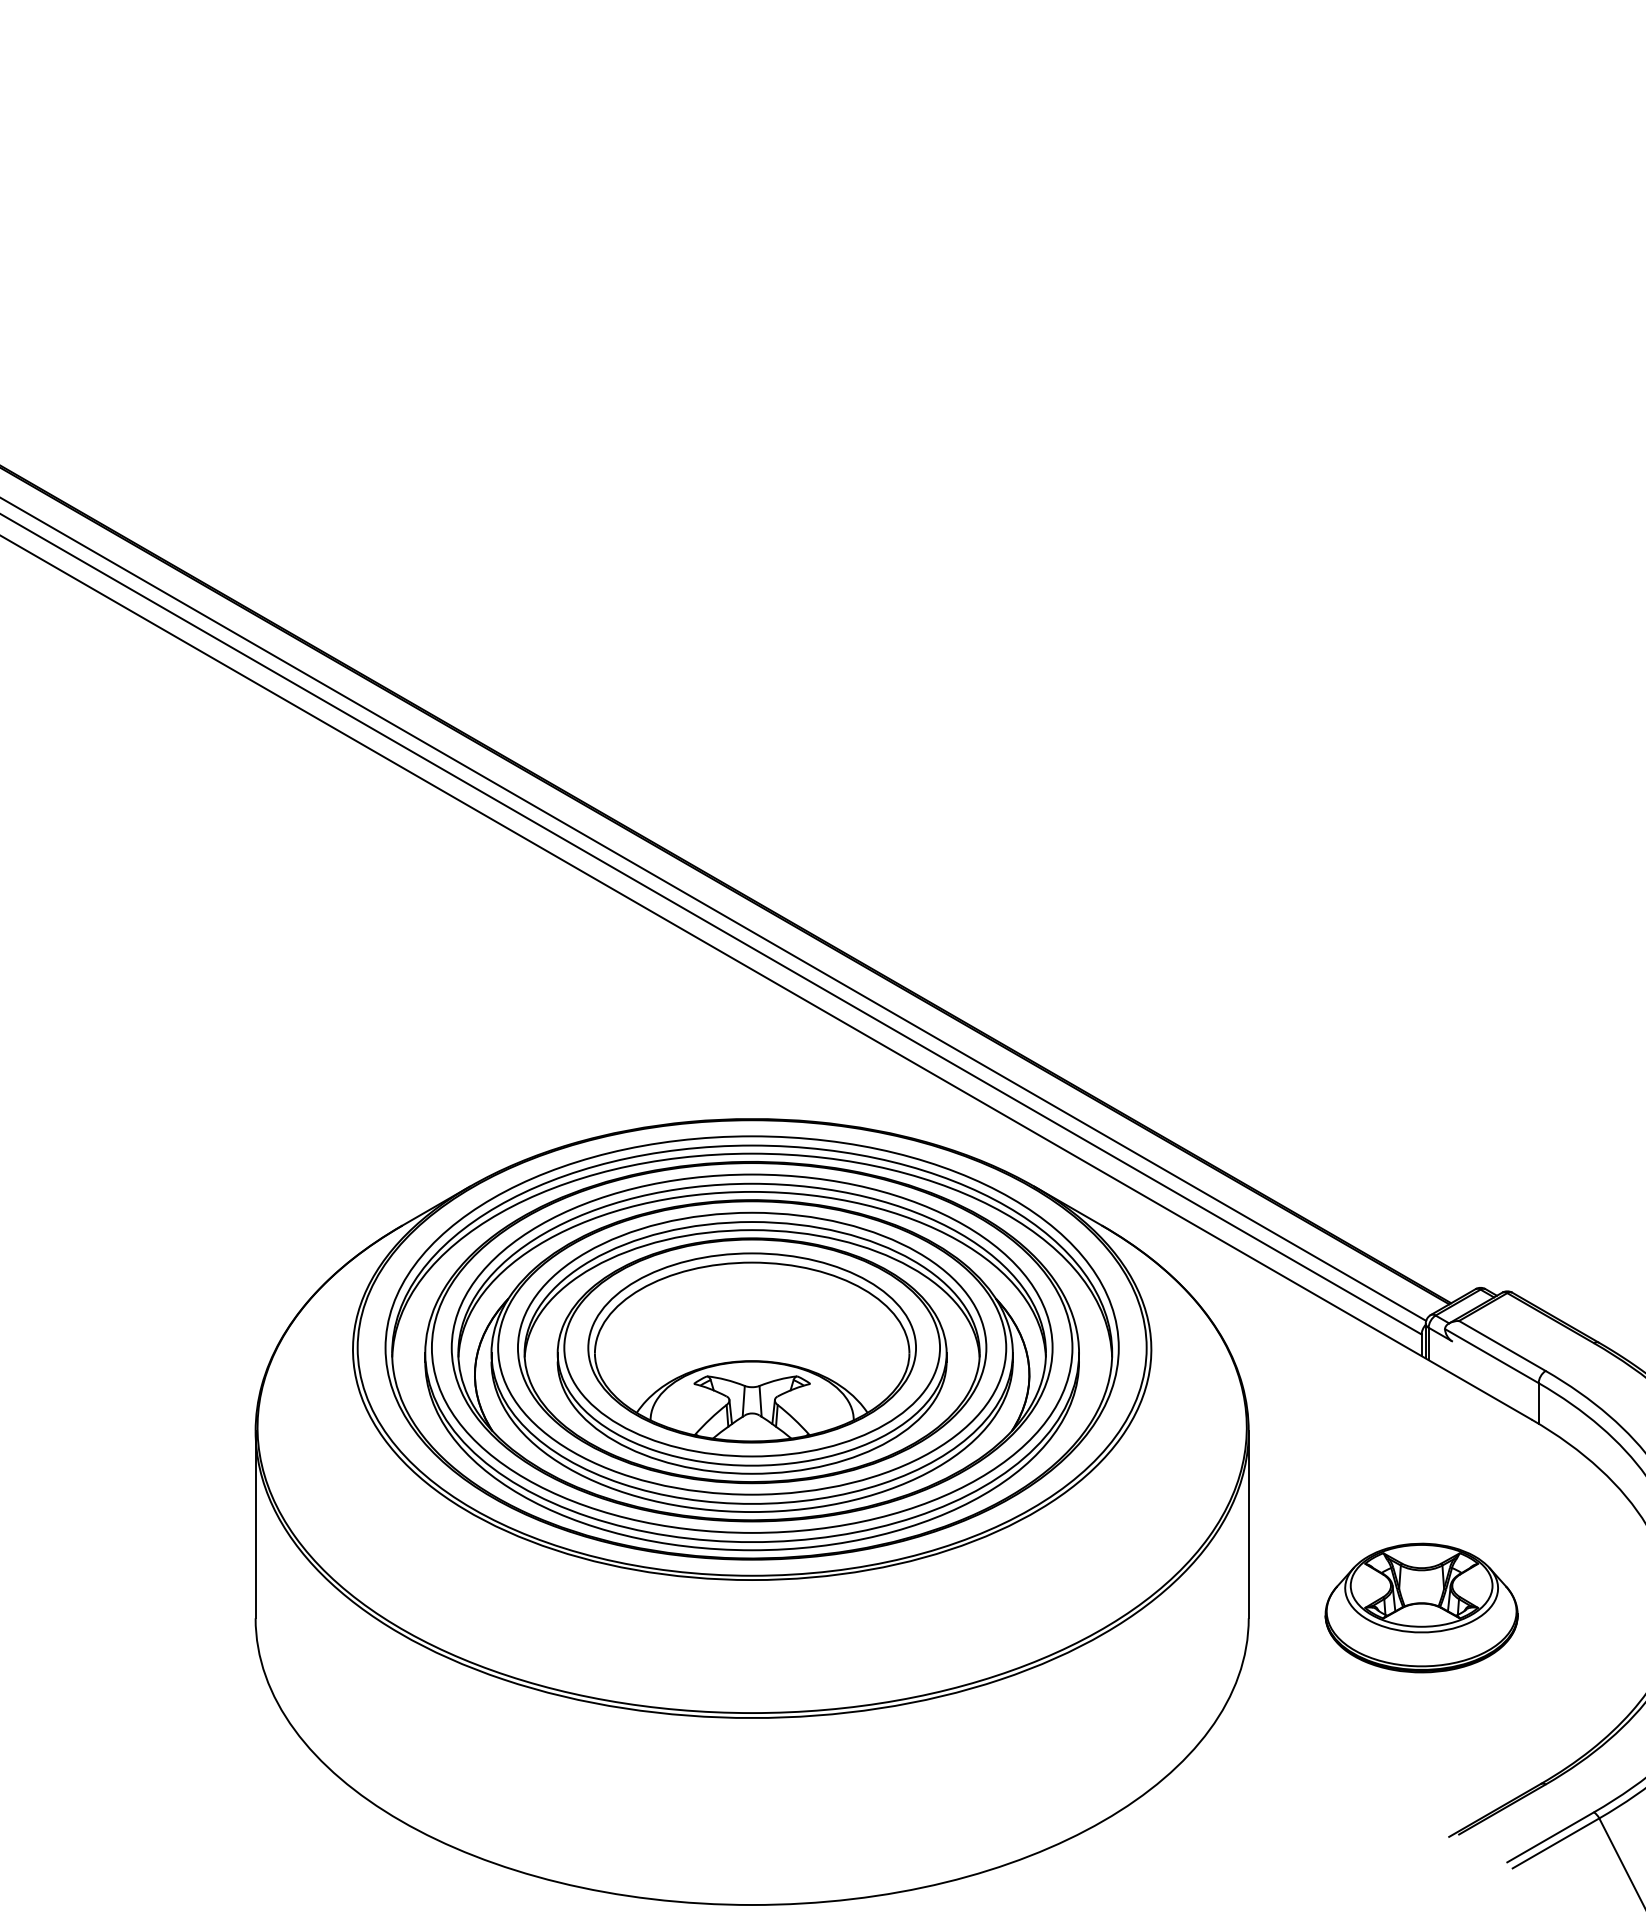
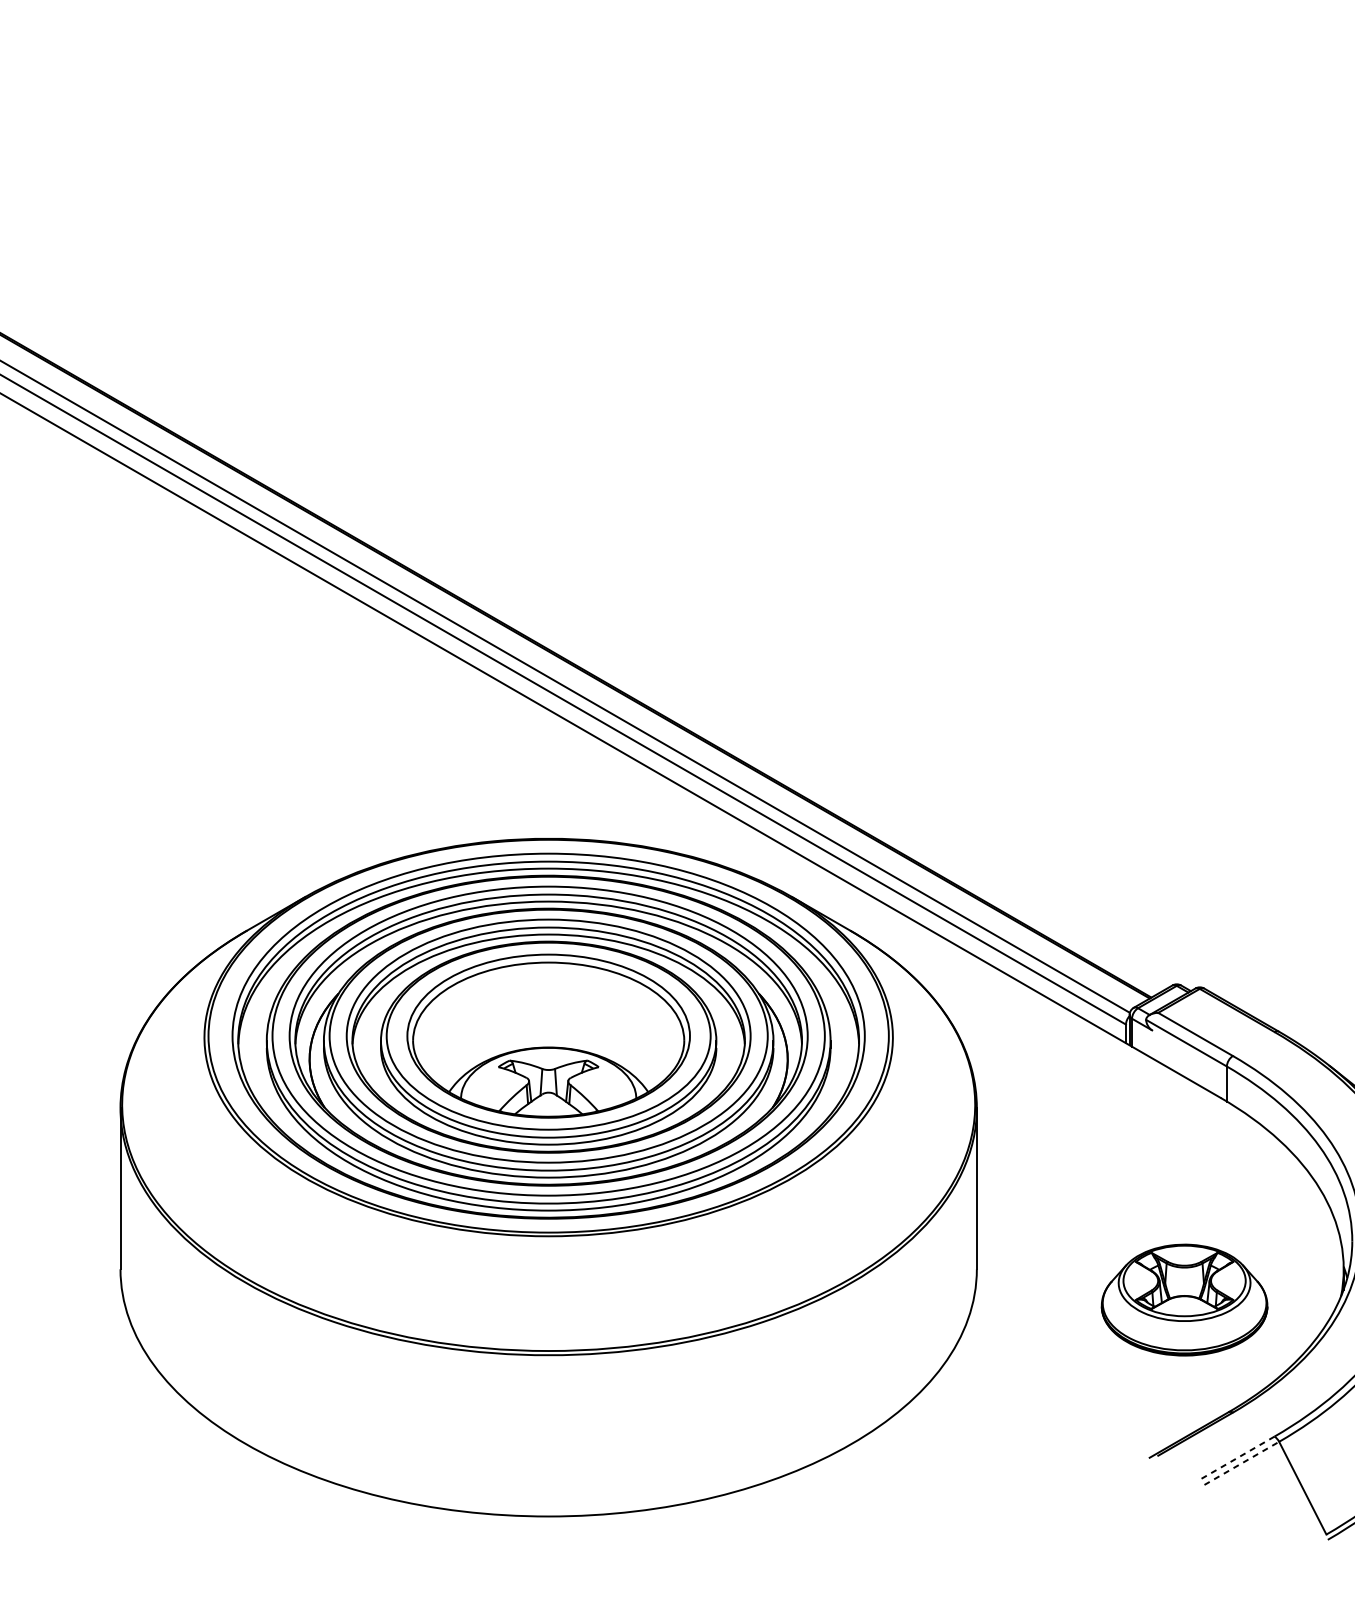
part: (1421, 1607) -> (1184, 1299), moved
line: (1550, 1837) -> (1237, 1458), solid -> dashed
line: (1556, 1843) -> (1242, 1463), solid -> dashed

